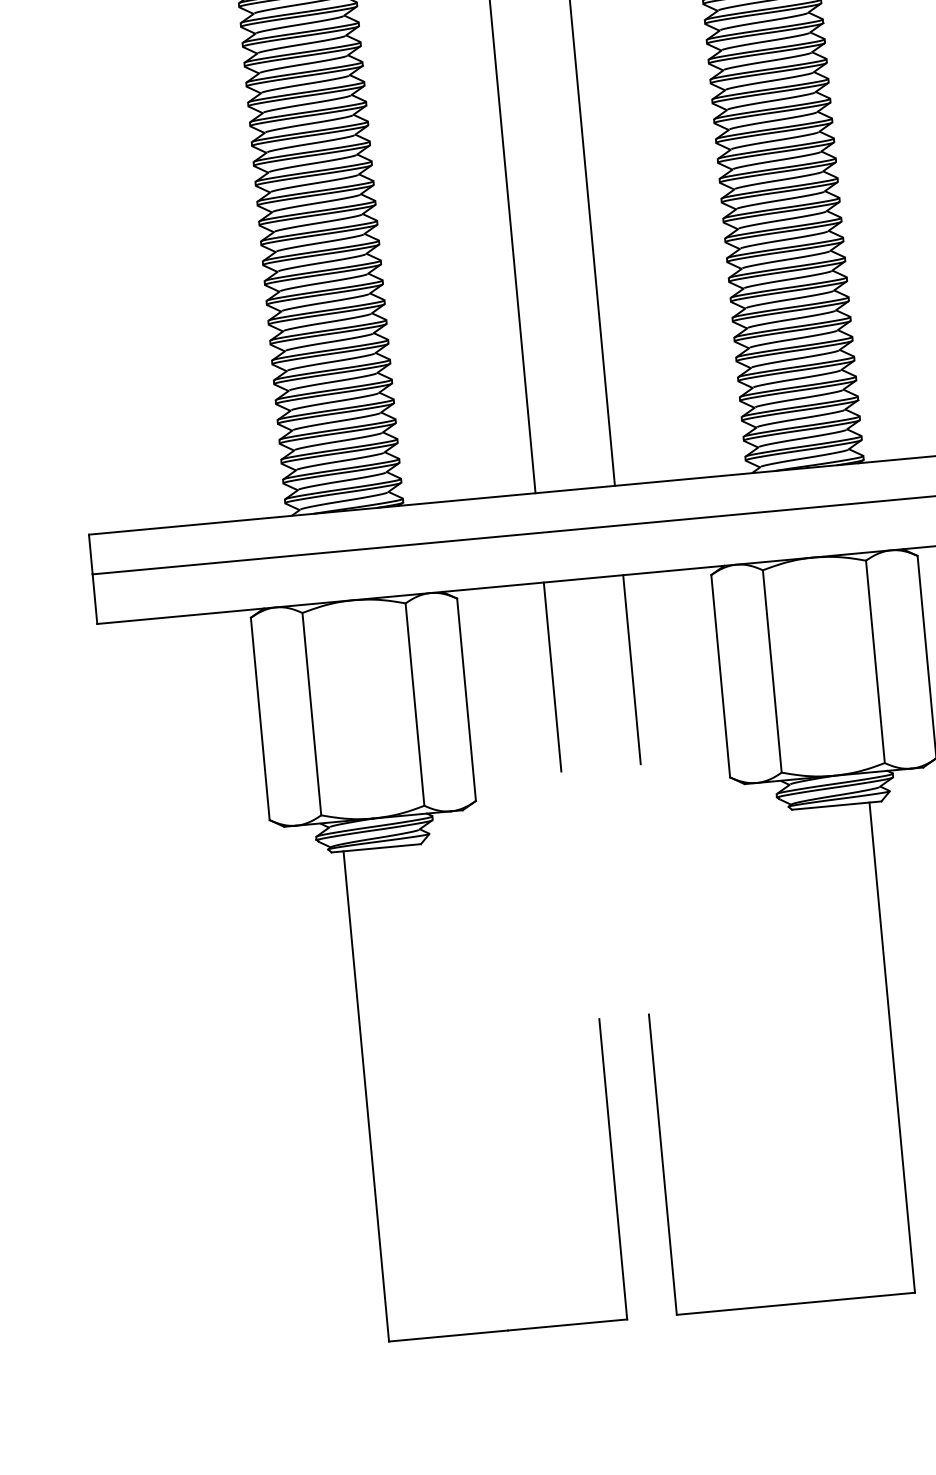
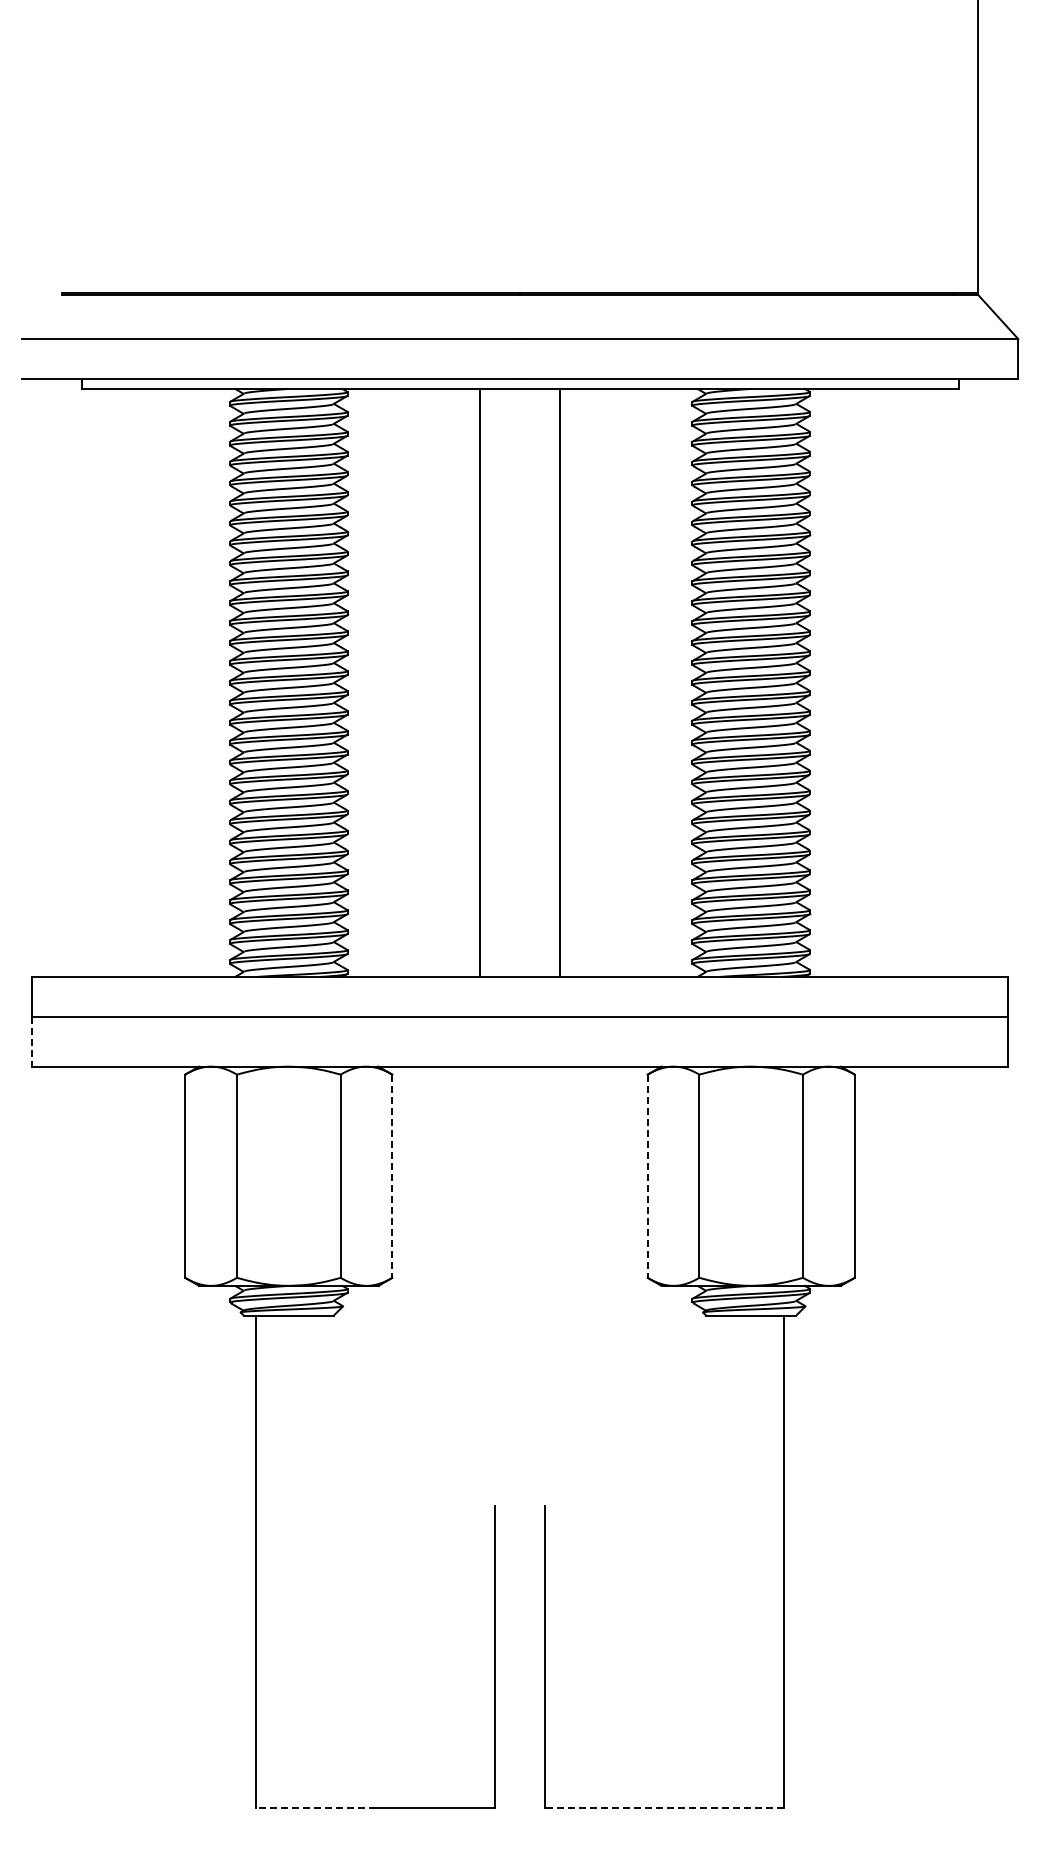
line: (94, 598) -> (31, 1041), solid -> dashed
line: (631, 669) -> (559, 1161), removed
line: (552, 676) -> (480, 1161), removed
line: (720, 676) -> (647, 1176), solid -> dashed
line: (466, 700) -> (392, 1176), solid -> dashed
line: (795, 1304) -> (664, 1808), solid -> dashed
line: (448, 1336) -> (315, 1808), solid -> dashed

